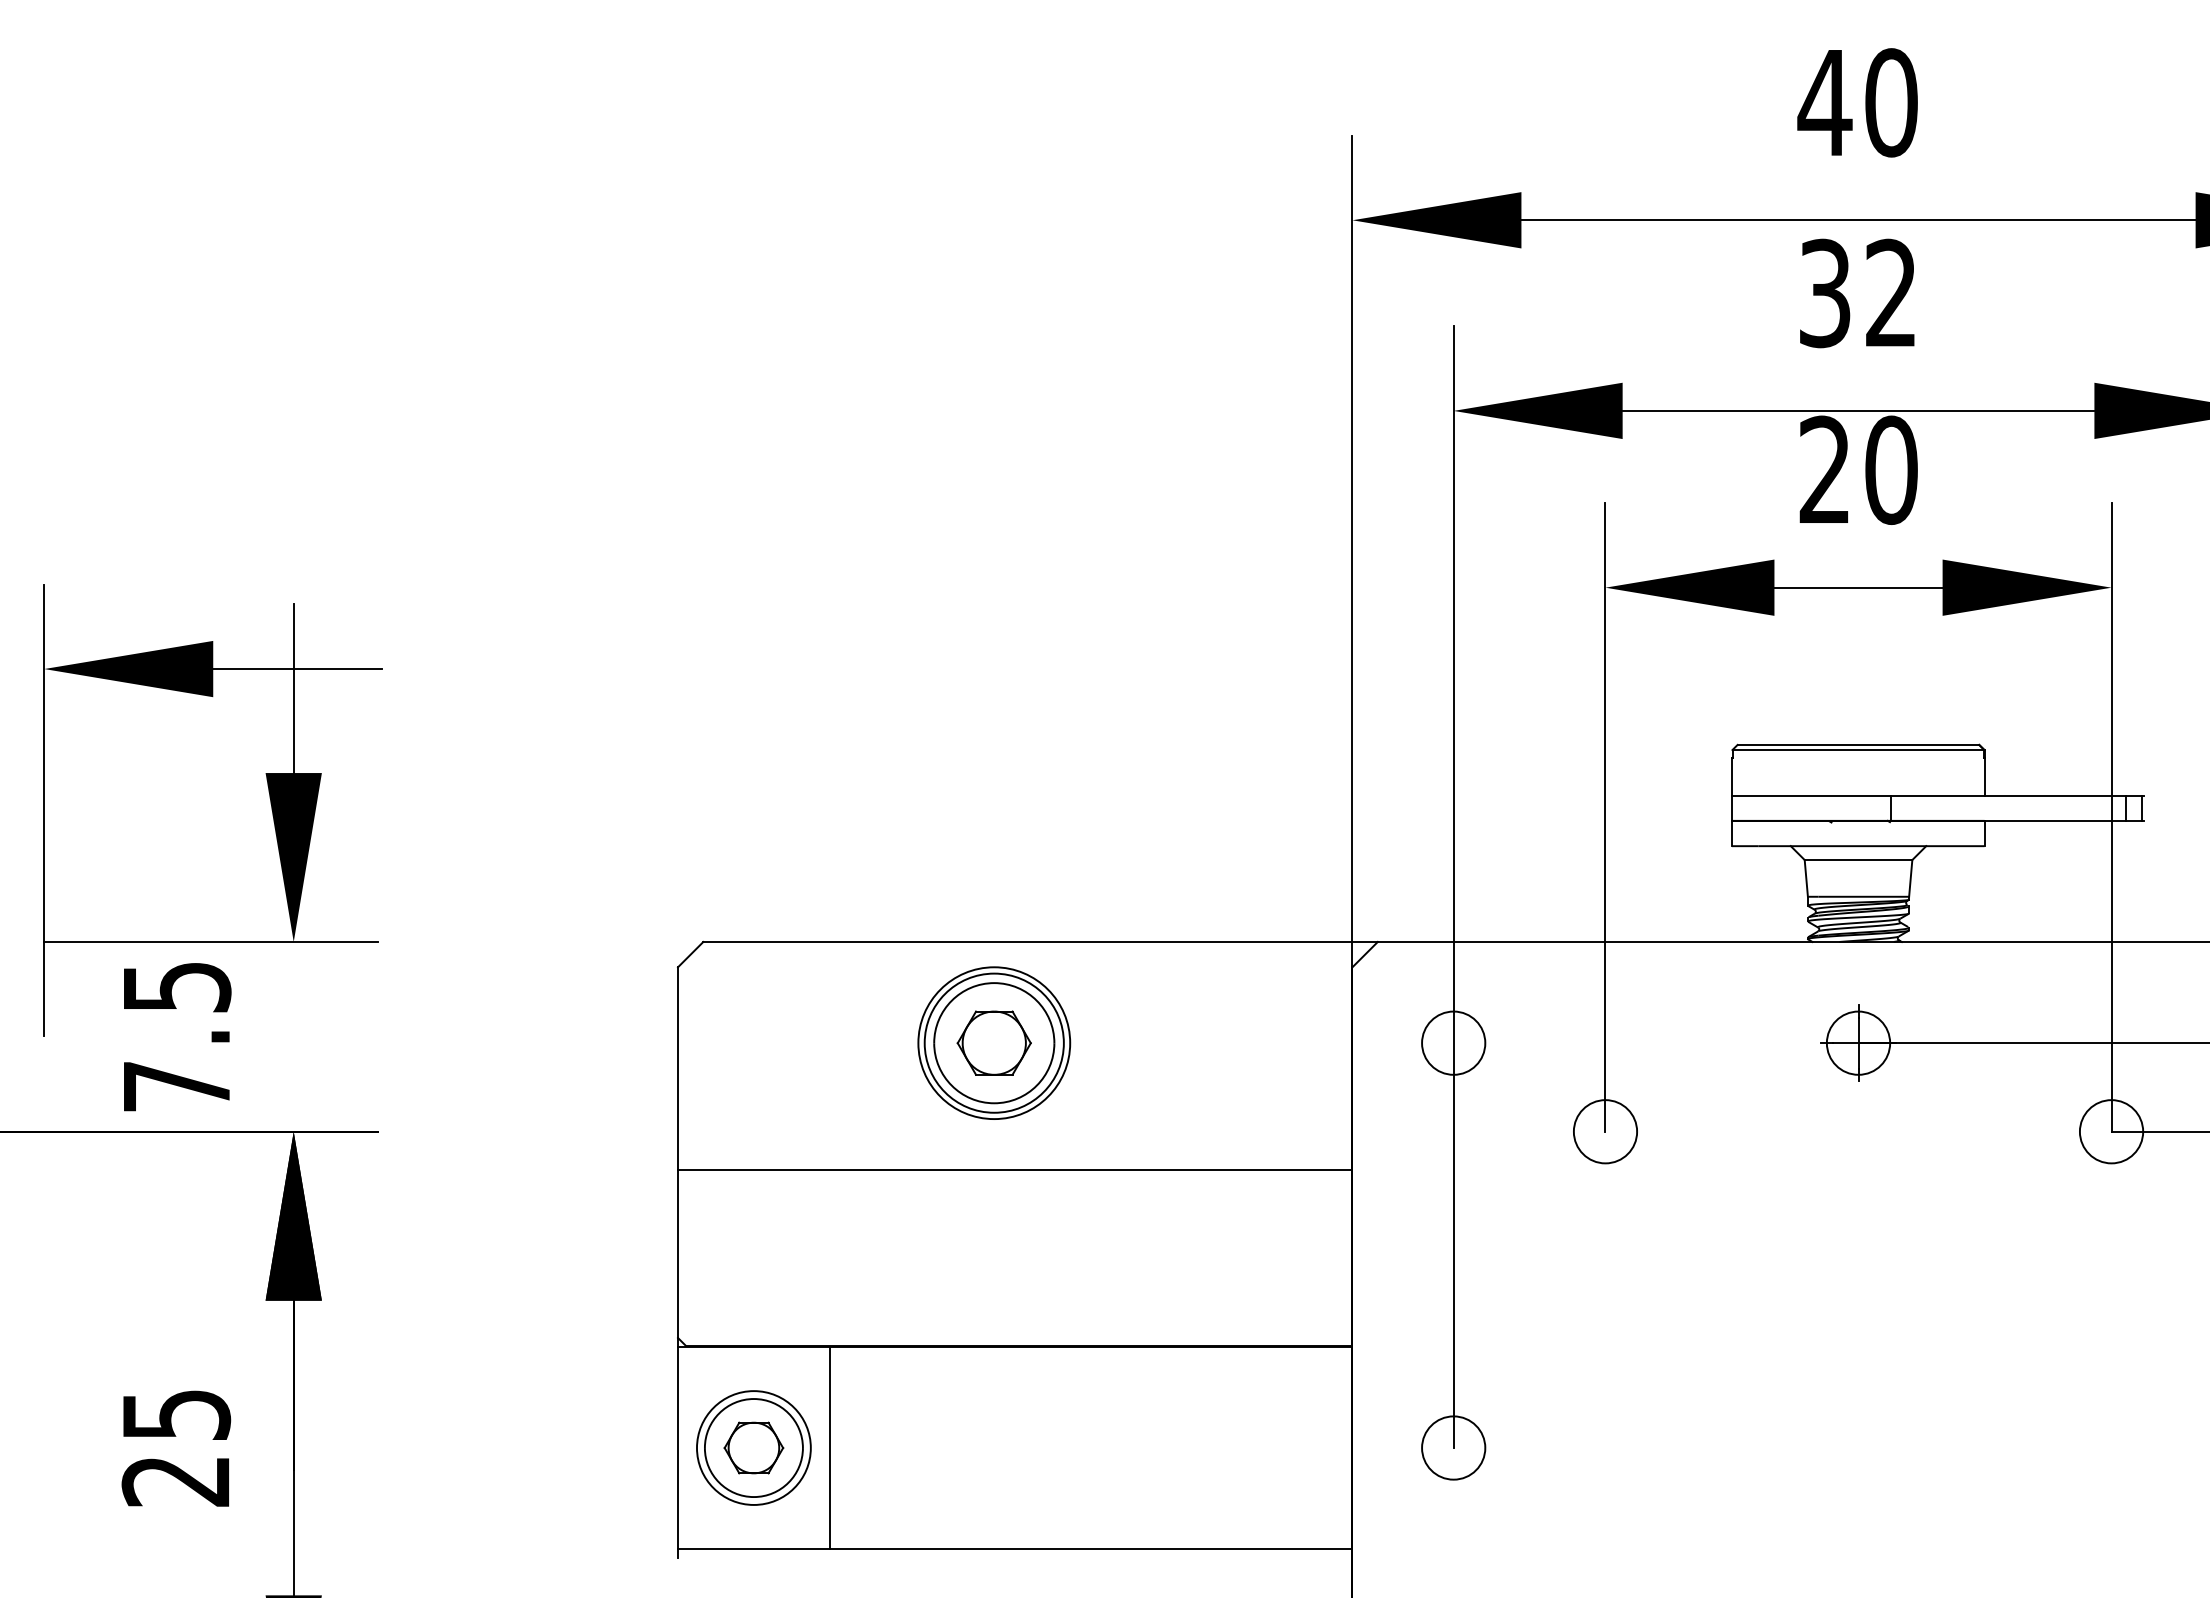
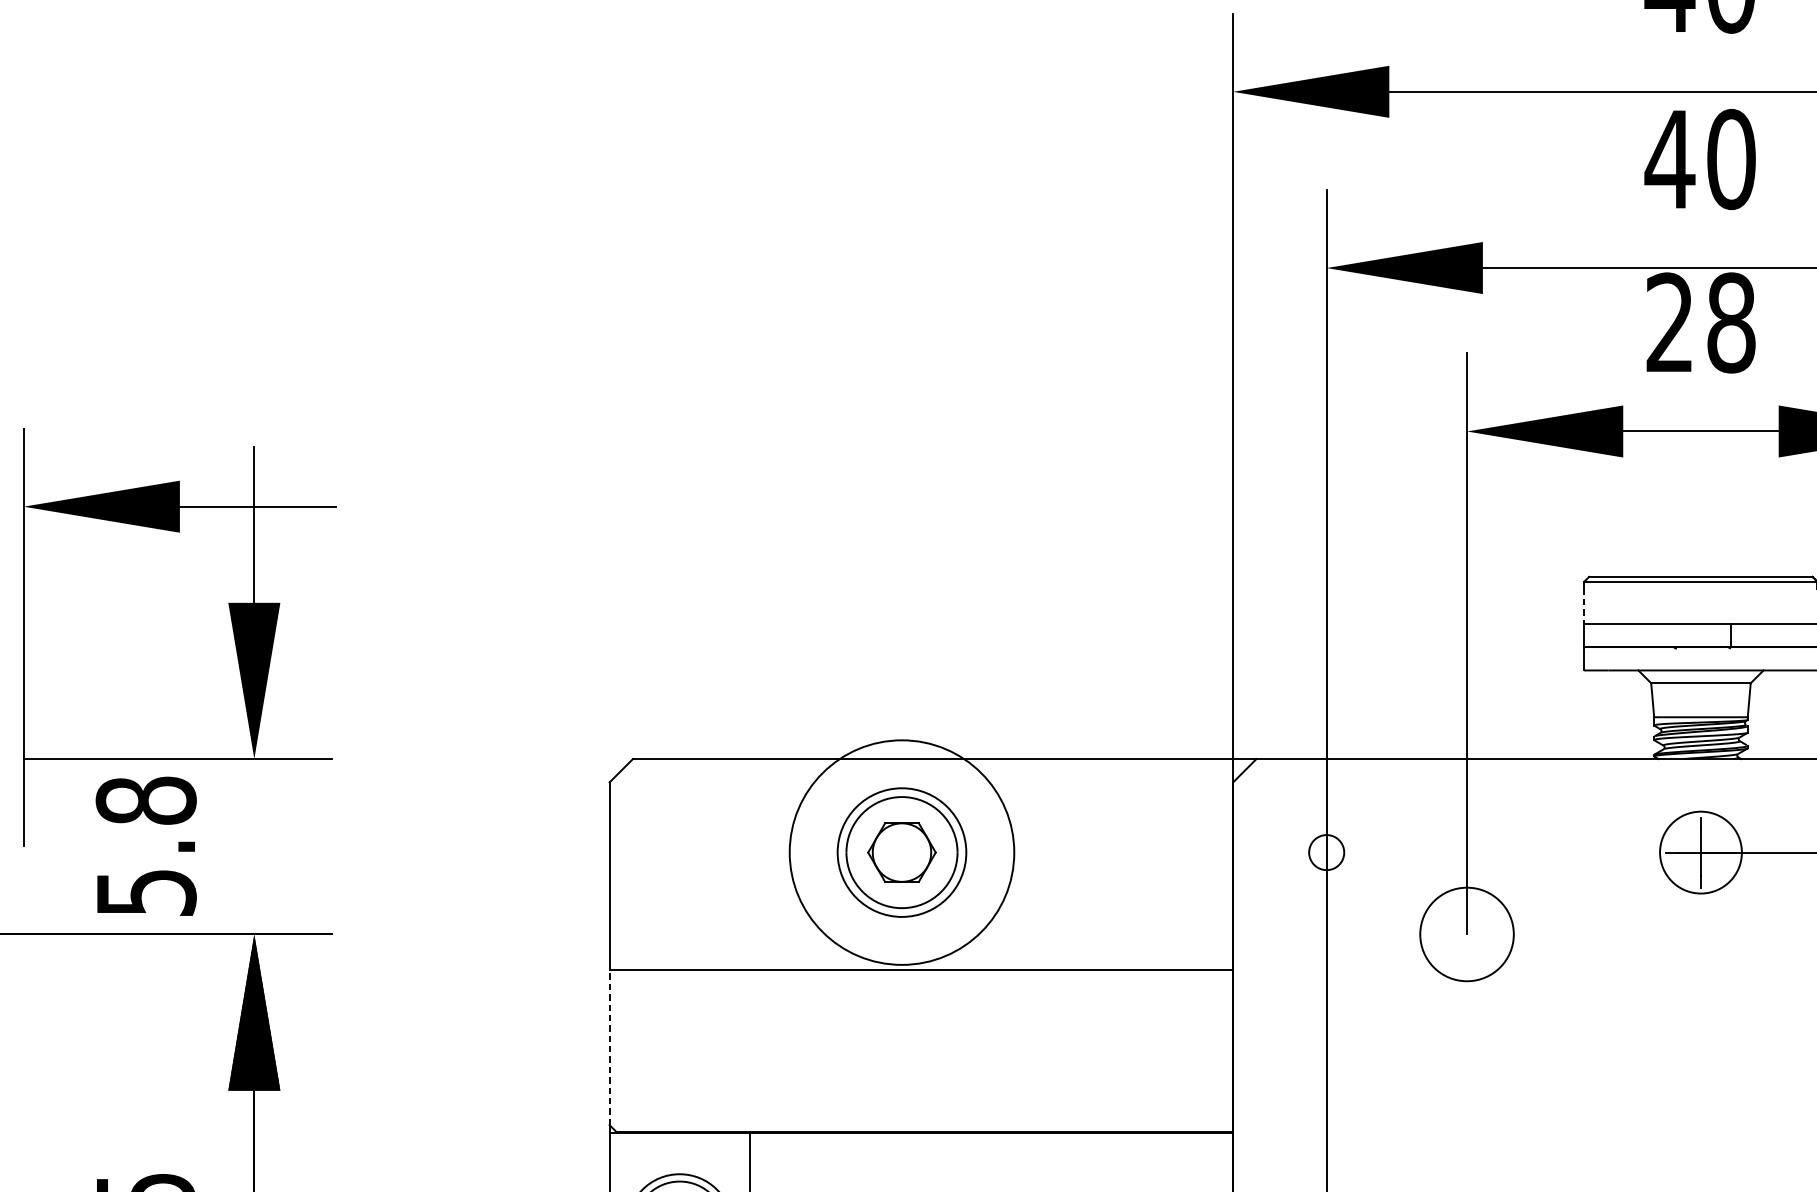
text: (1857, 293) -> (1700, 159), 32 -> 40
text: (1891, 469) -> (1731, 322), 20 -> 28
line: (1732, 776) -> (1584, 606), solid -> dashed
text: (176, 1036) -> (145, 846), 7.5 -> 5.8
circle: (1453, 1042) -> (1326, 851), size x0.6
circle: (1858, 1042) -> (1700, 851), size x1.4
circle: (994, 1043) -> (902, 852), size x1.6
circle: (1605, 1131) -> (1467, 934), size x1.6
line: (678, 1253) -> (610, 1047), solid -> dashed

